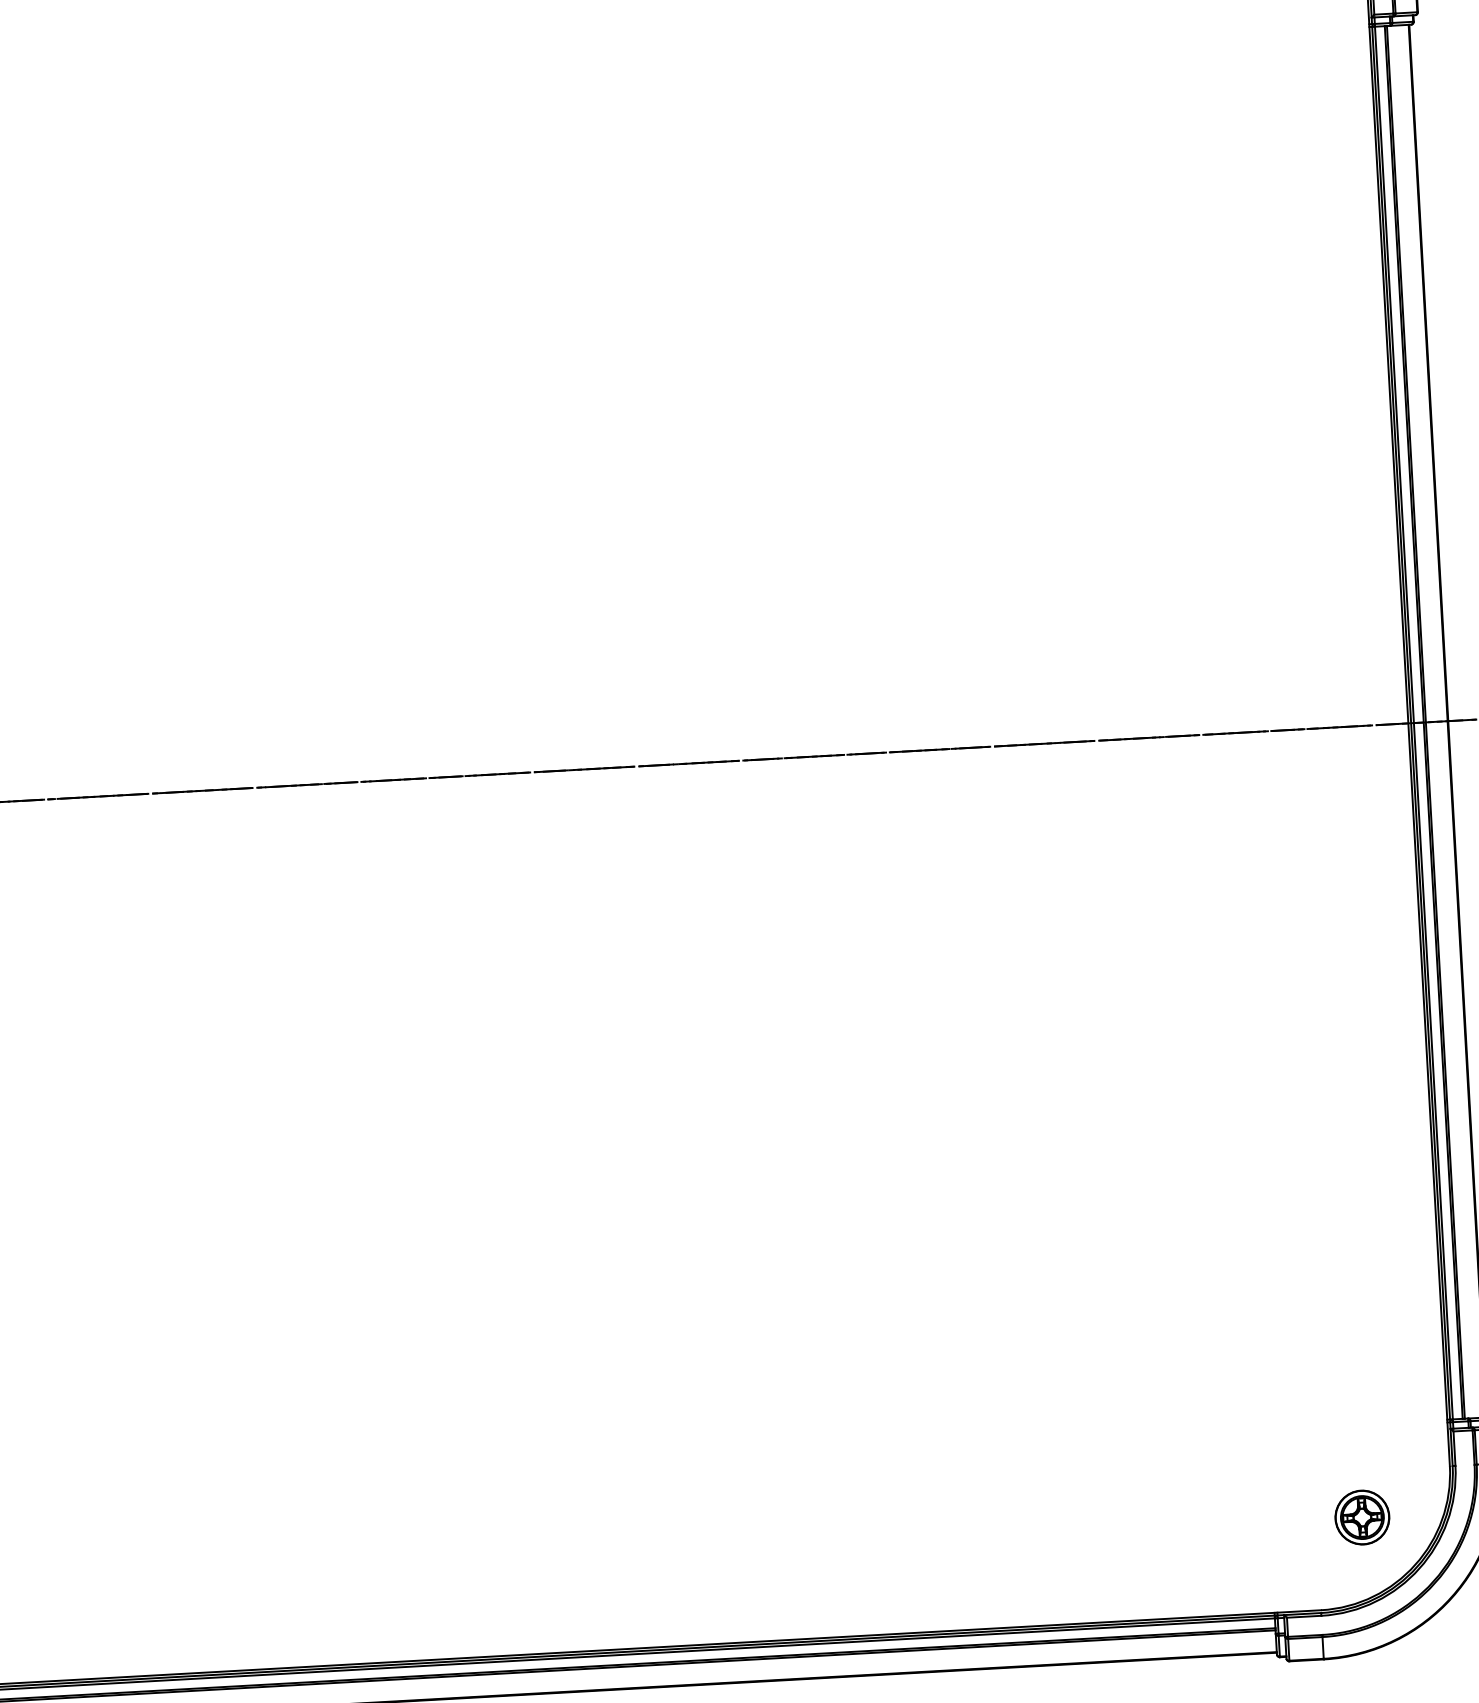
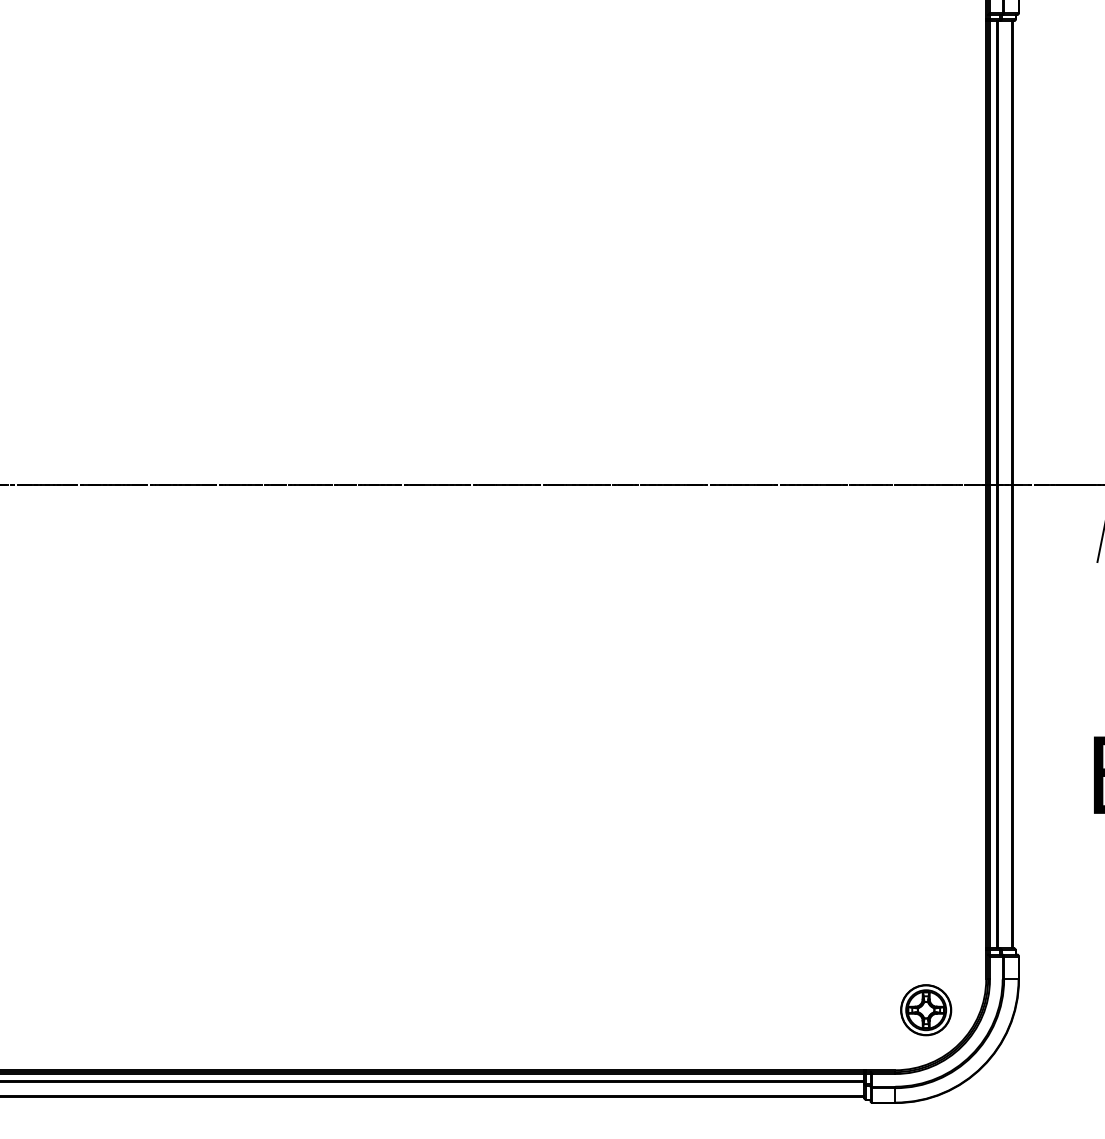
part: (1362, 1517) -> (926, 1010), size x1.4

